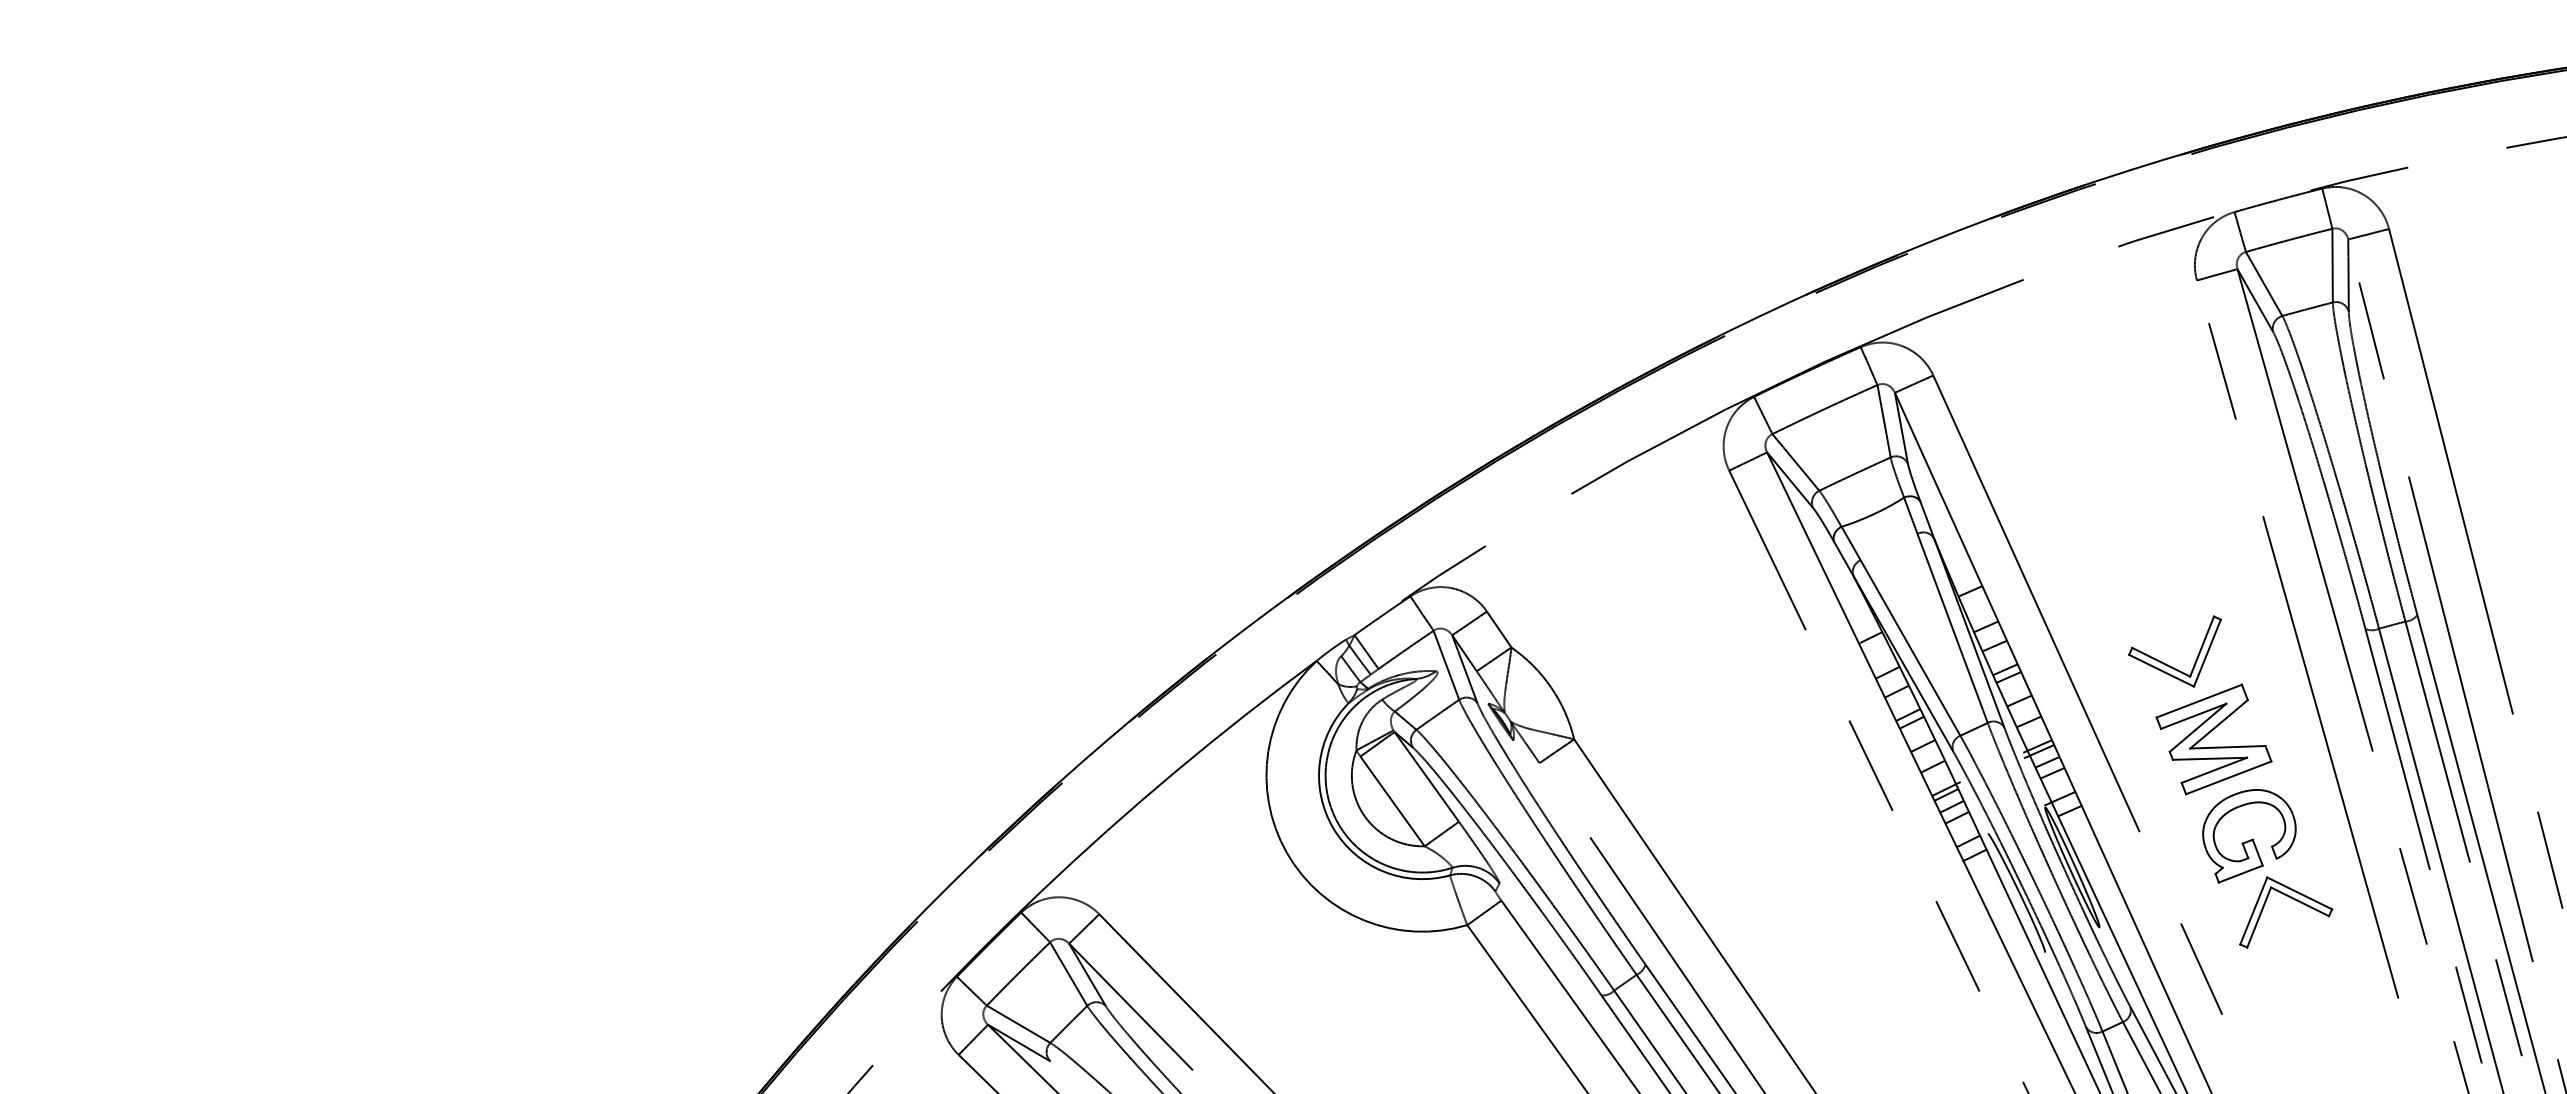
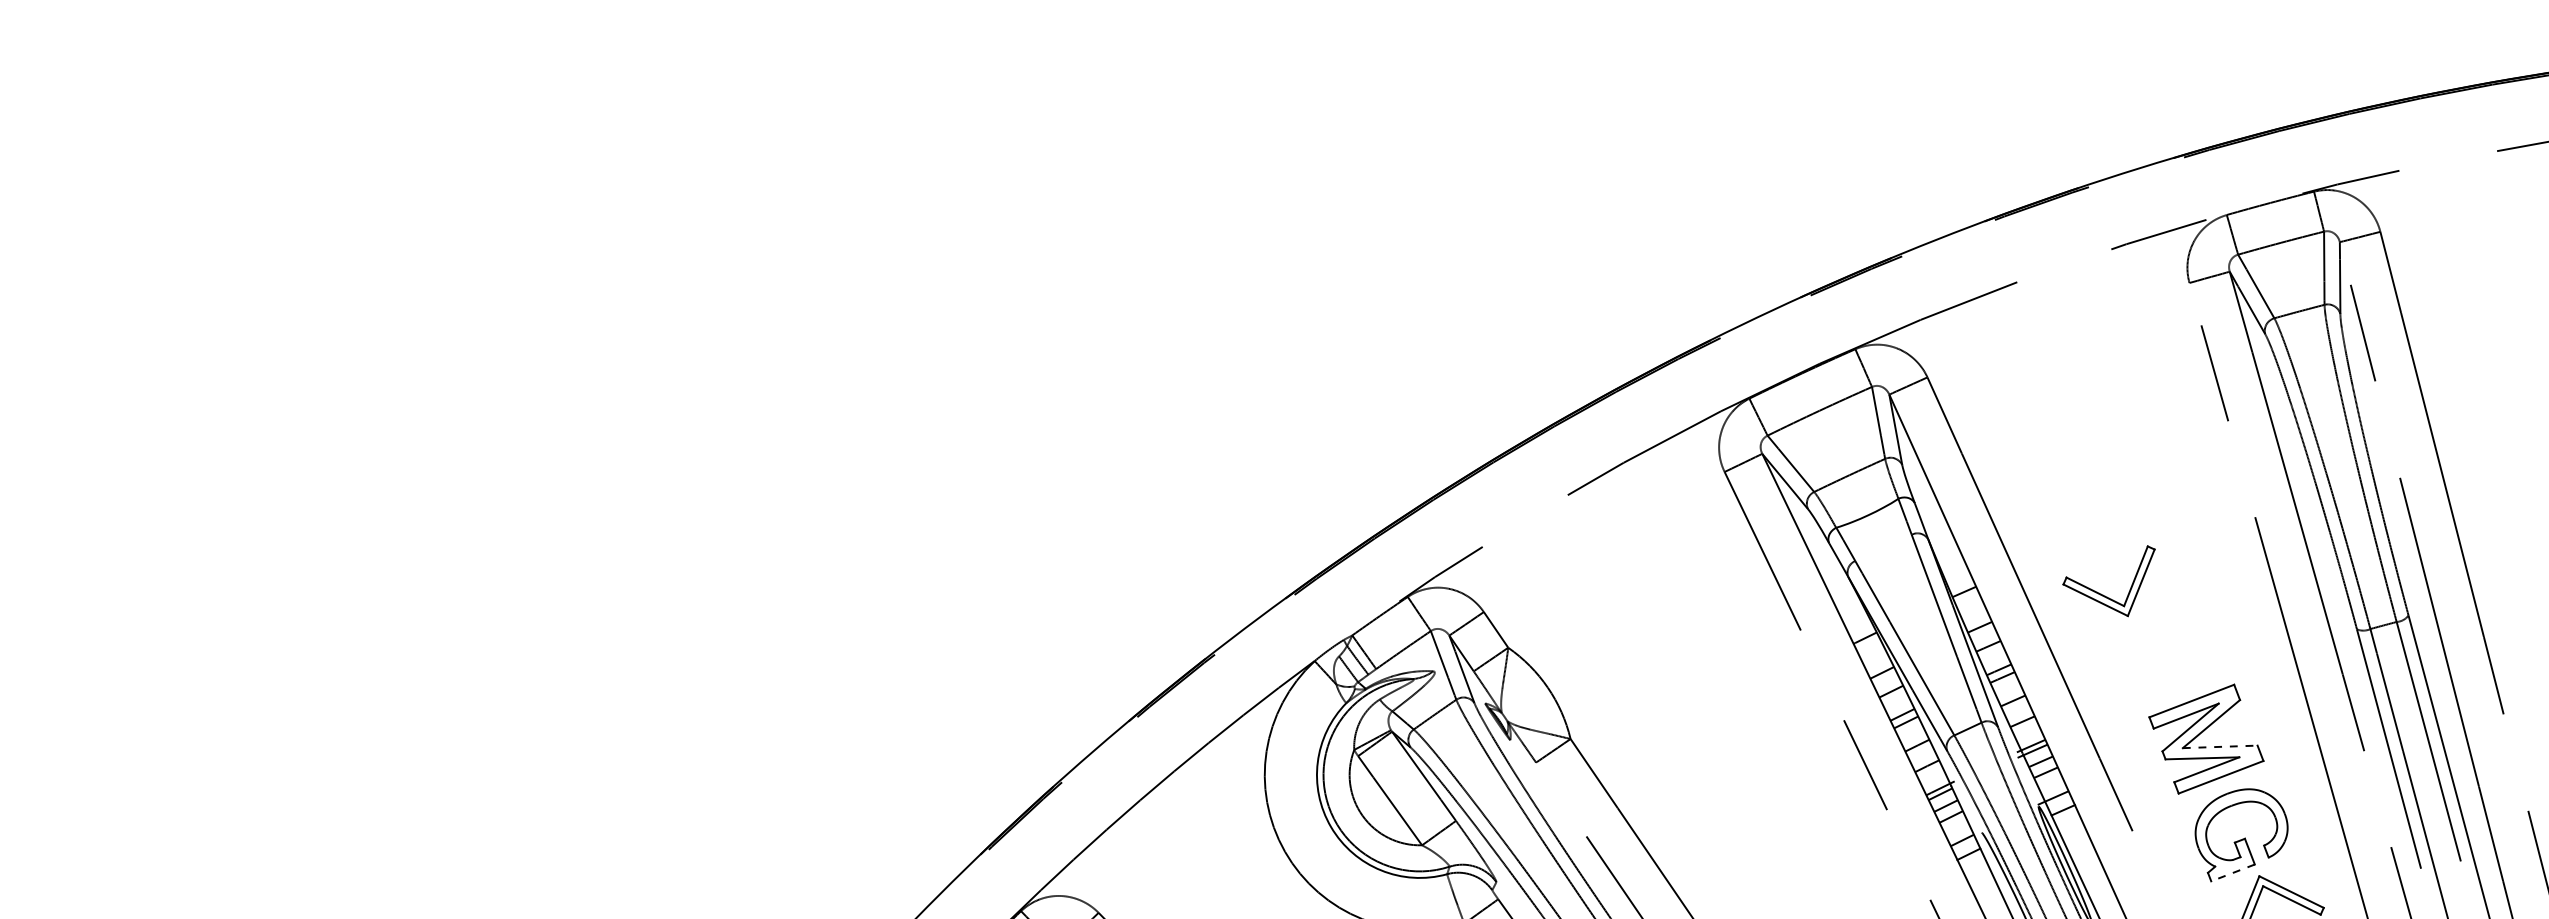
part: (2168, 664) -> (2102, 594), moved
line: (2227, 747) -> (2219, 747), solid -> dashed
line: (2240, 874) -> (2232, 873), solid -> dashed

